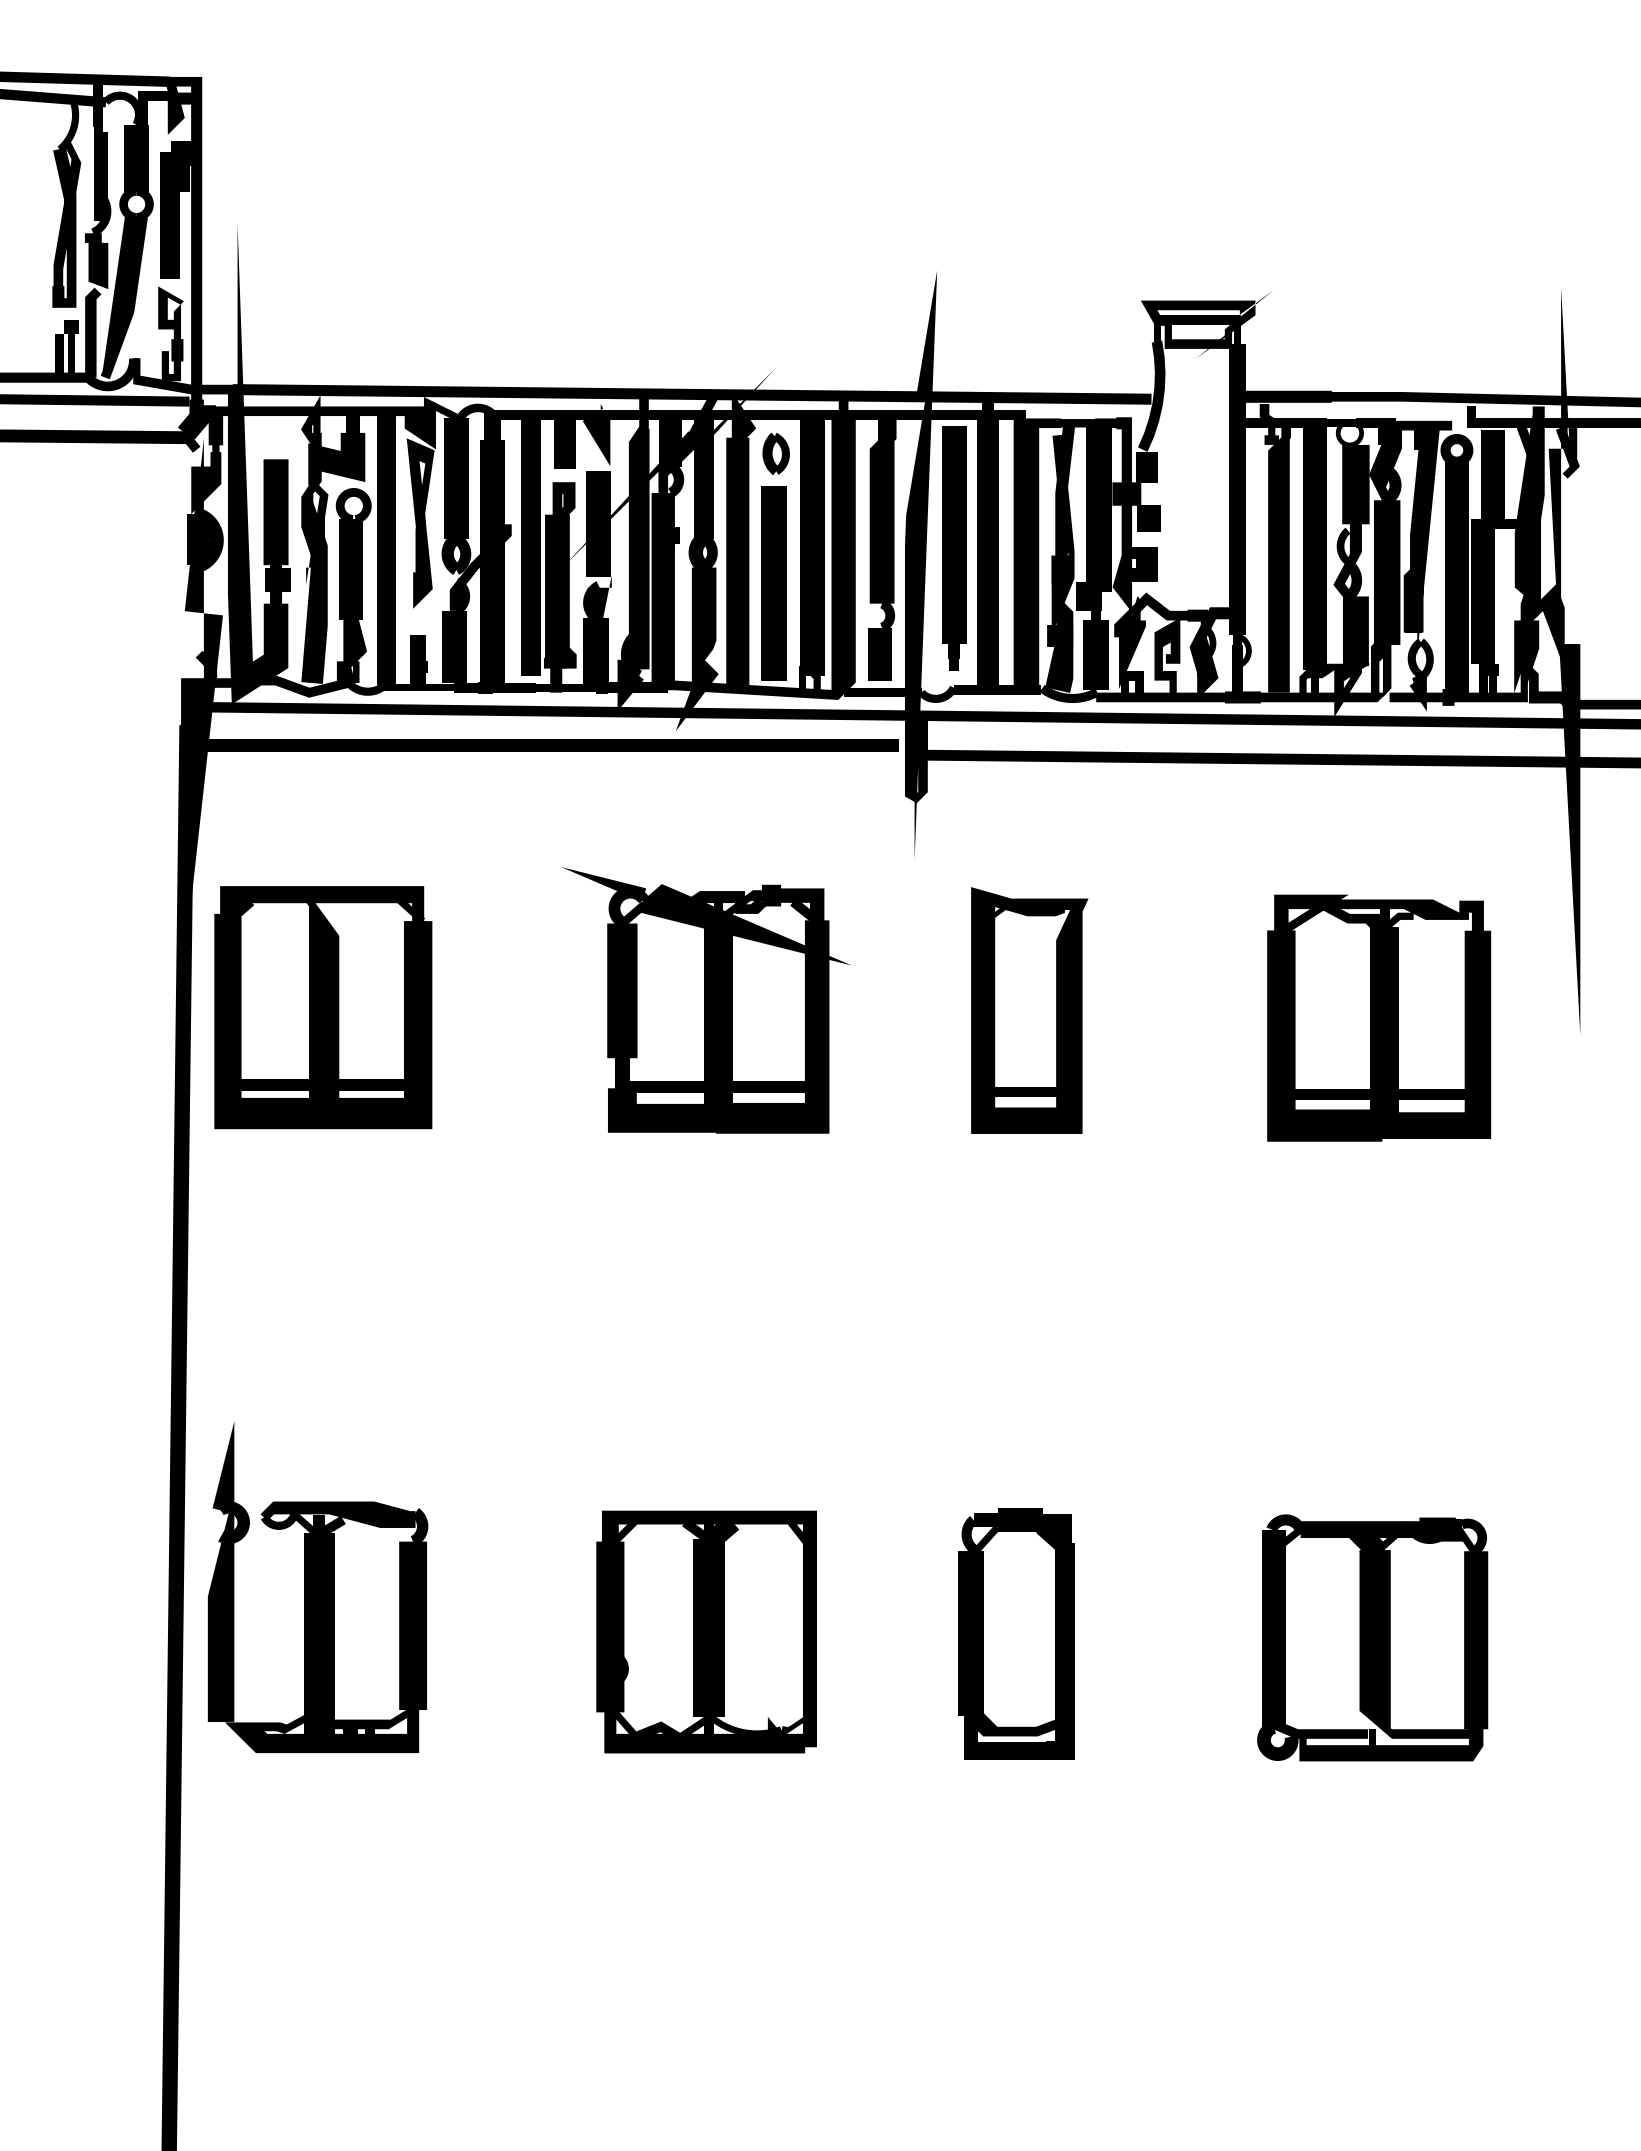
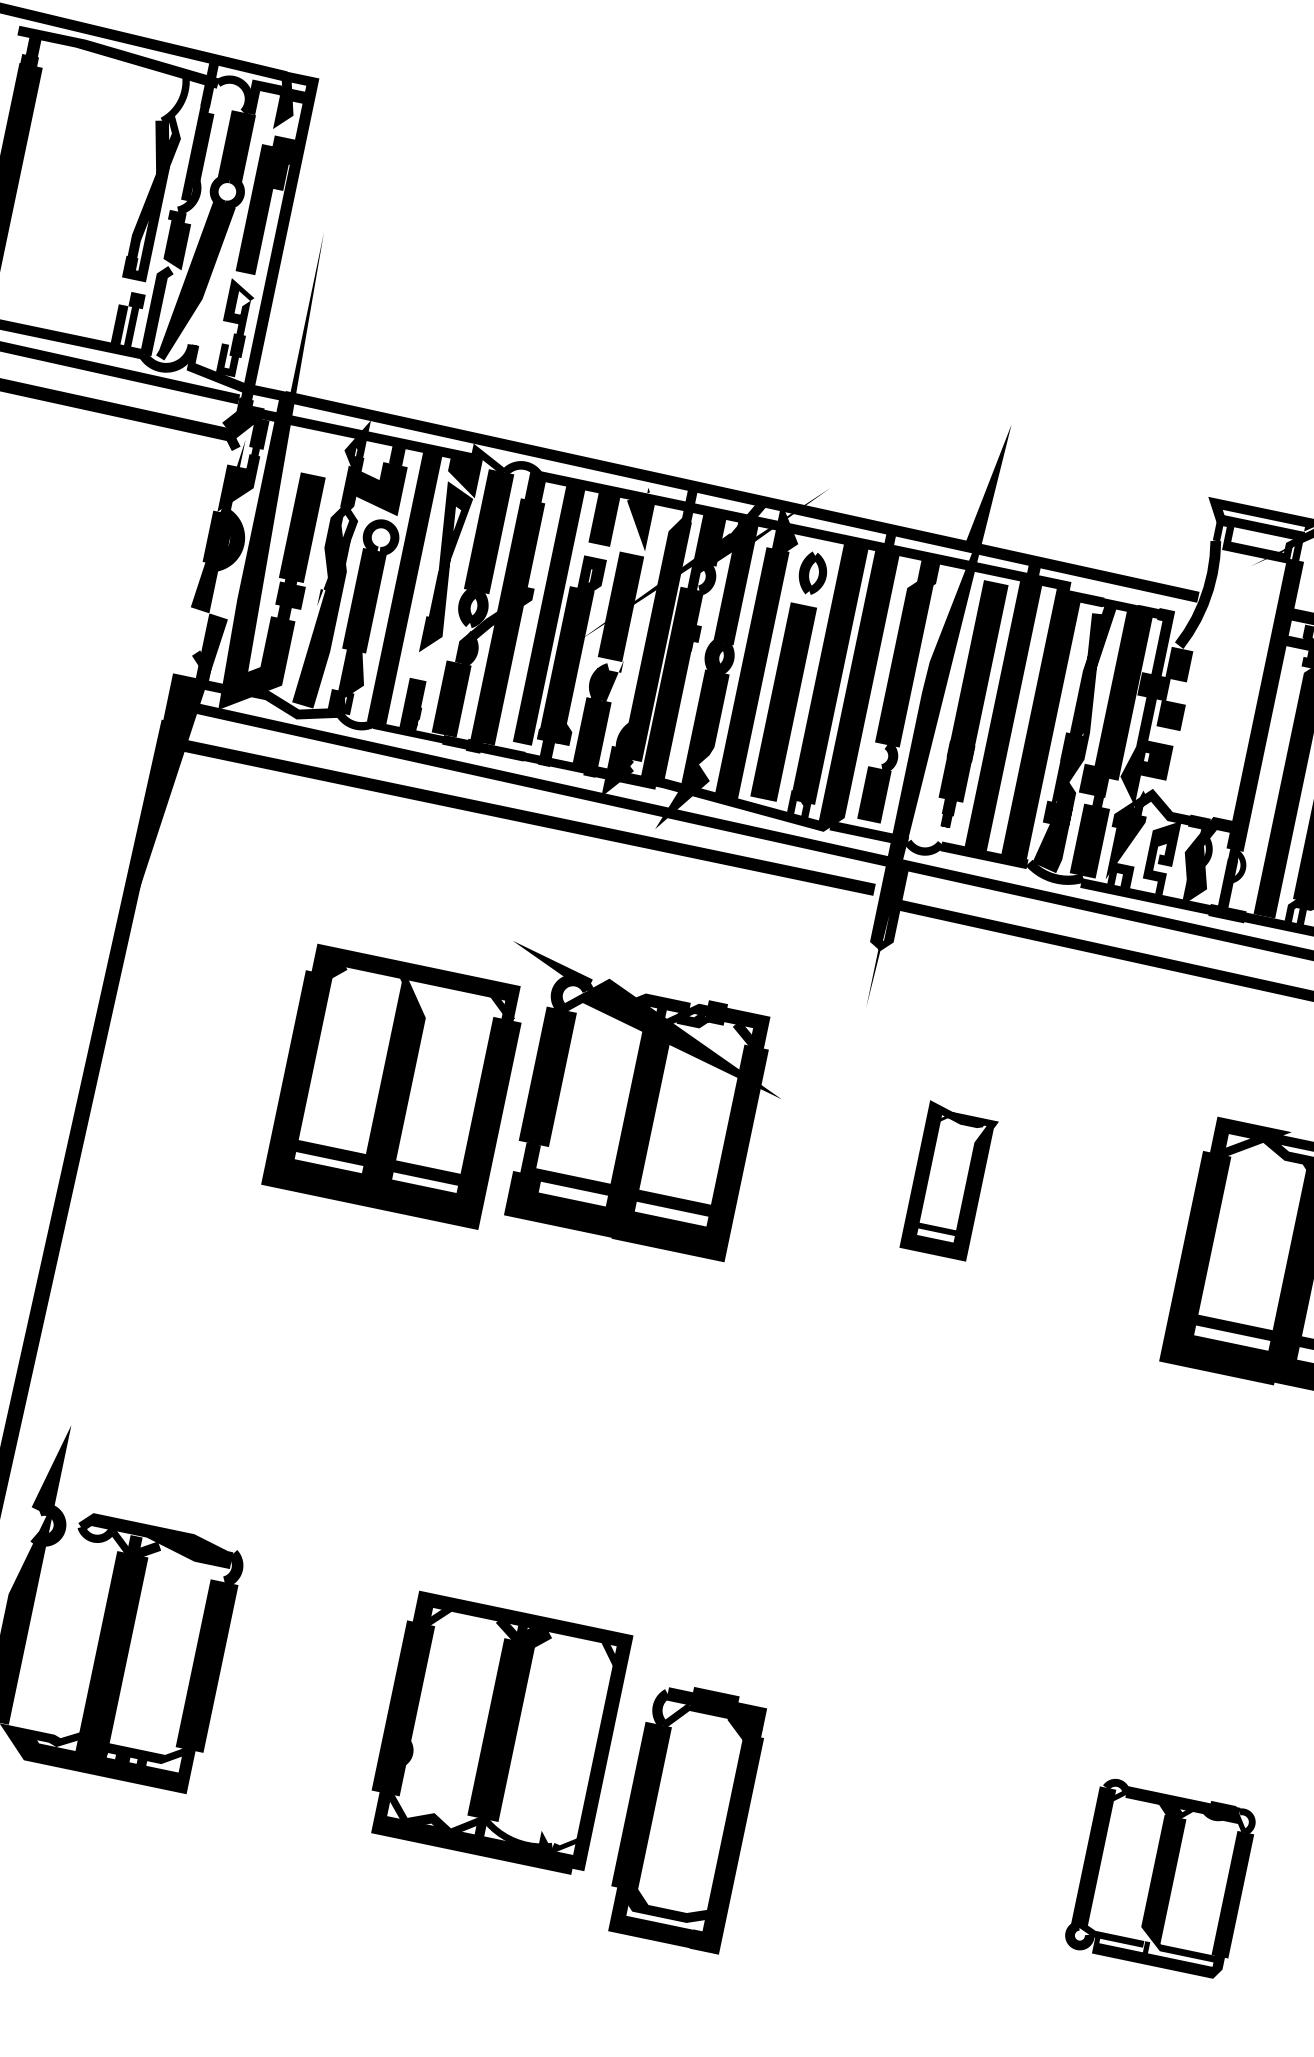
part: (323, 1007) -> (395, 1086), moved
part: (1029, 1010) -> (949, 1181), size x0.6
part: (1016, 1633) -> (686, 1815), moved
part: (1372, 1637) -> (1160, 1877), size x0.7

